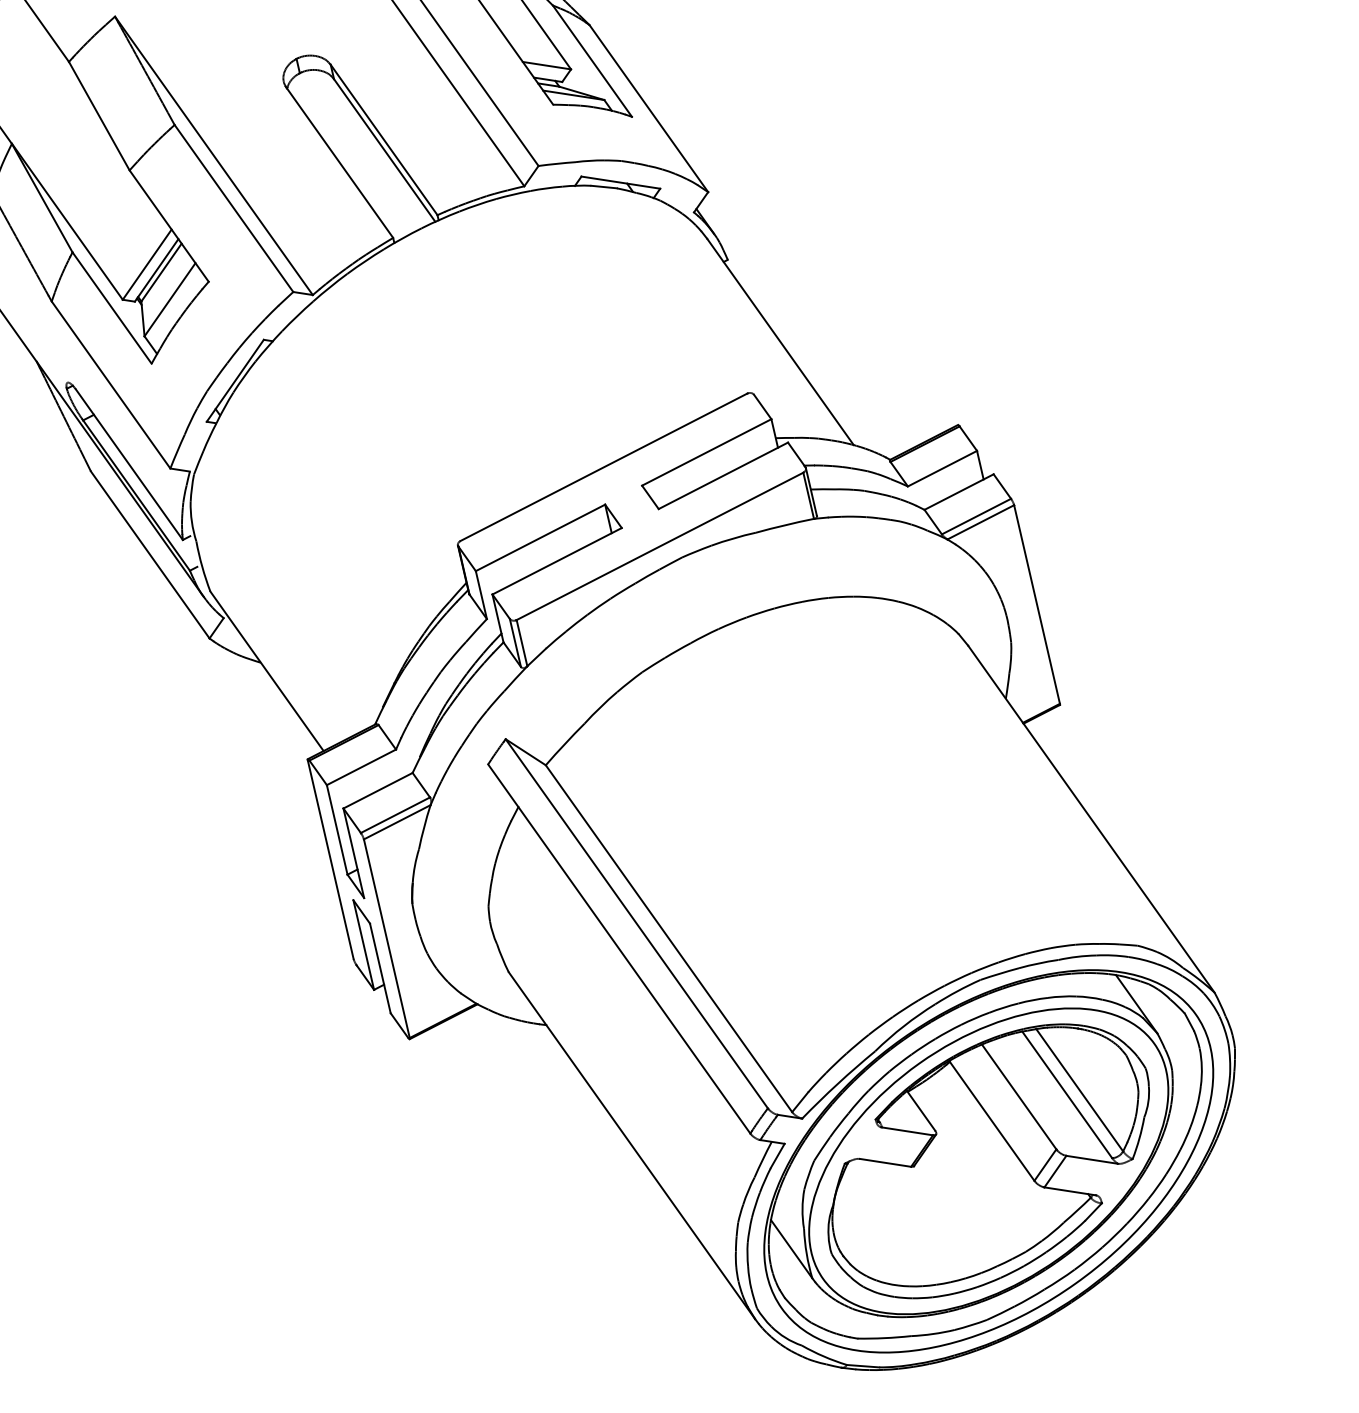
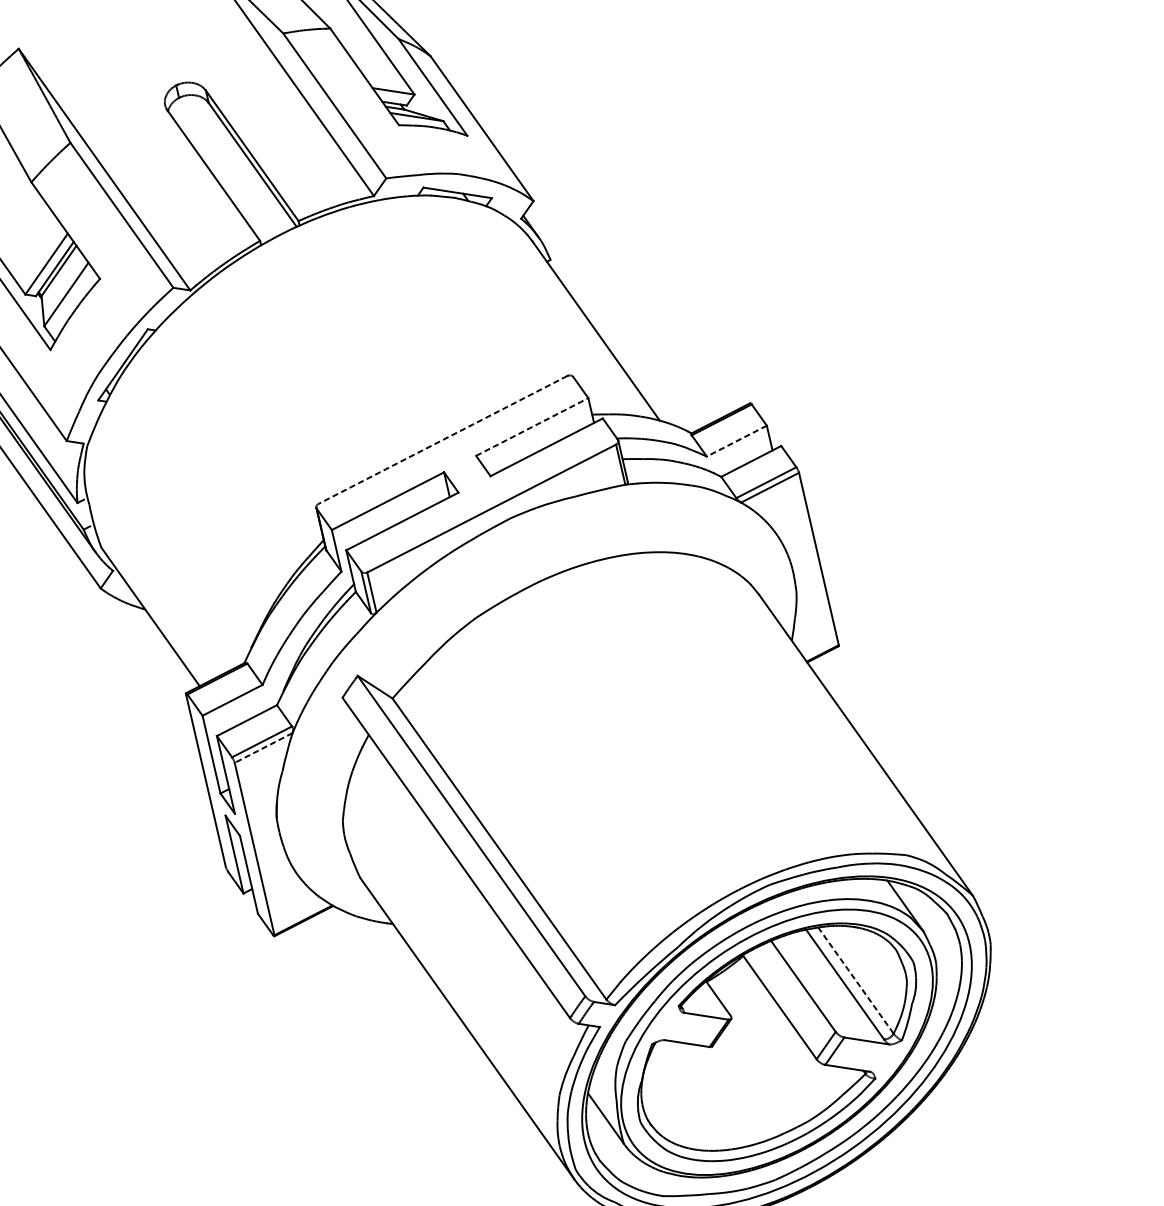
line: (706, 452) -> (532, 427), solid -> dashed
line: (603, 467) -> (442, 440), solid -> dashed
line: (942, 468) -> (736, 440), solid -> dashed
line: (396, 822) -> (262, 748), solid -> dashed
line: (1079, 1090) -> (855, 980), solid -> dashed

